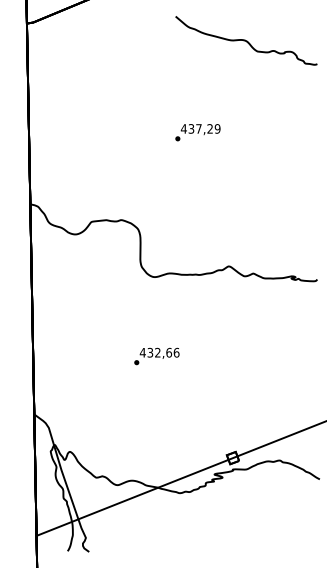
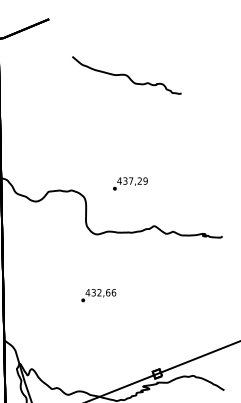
curve: (246, 40) -> (126, 75), moved
text: (197, 132) -> (130, 183), moved

